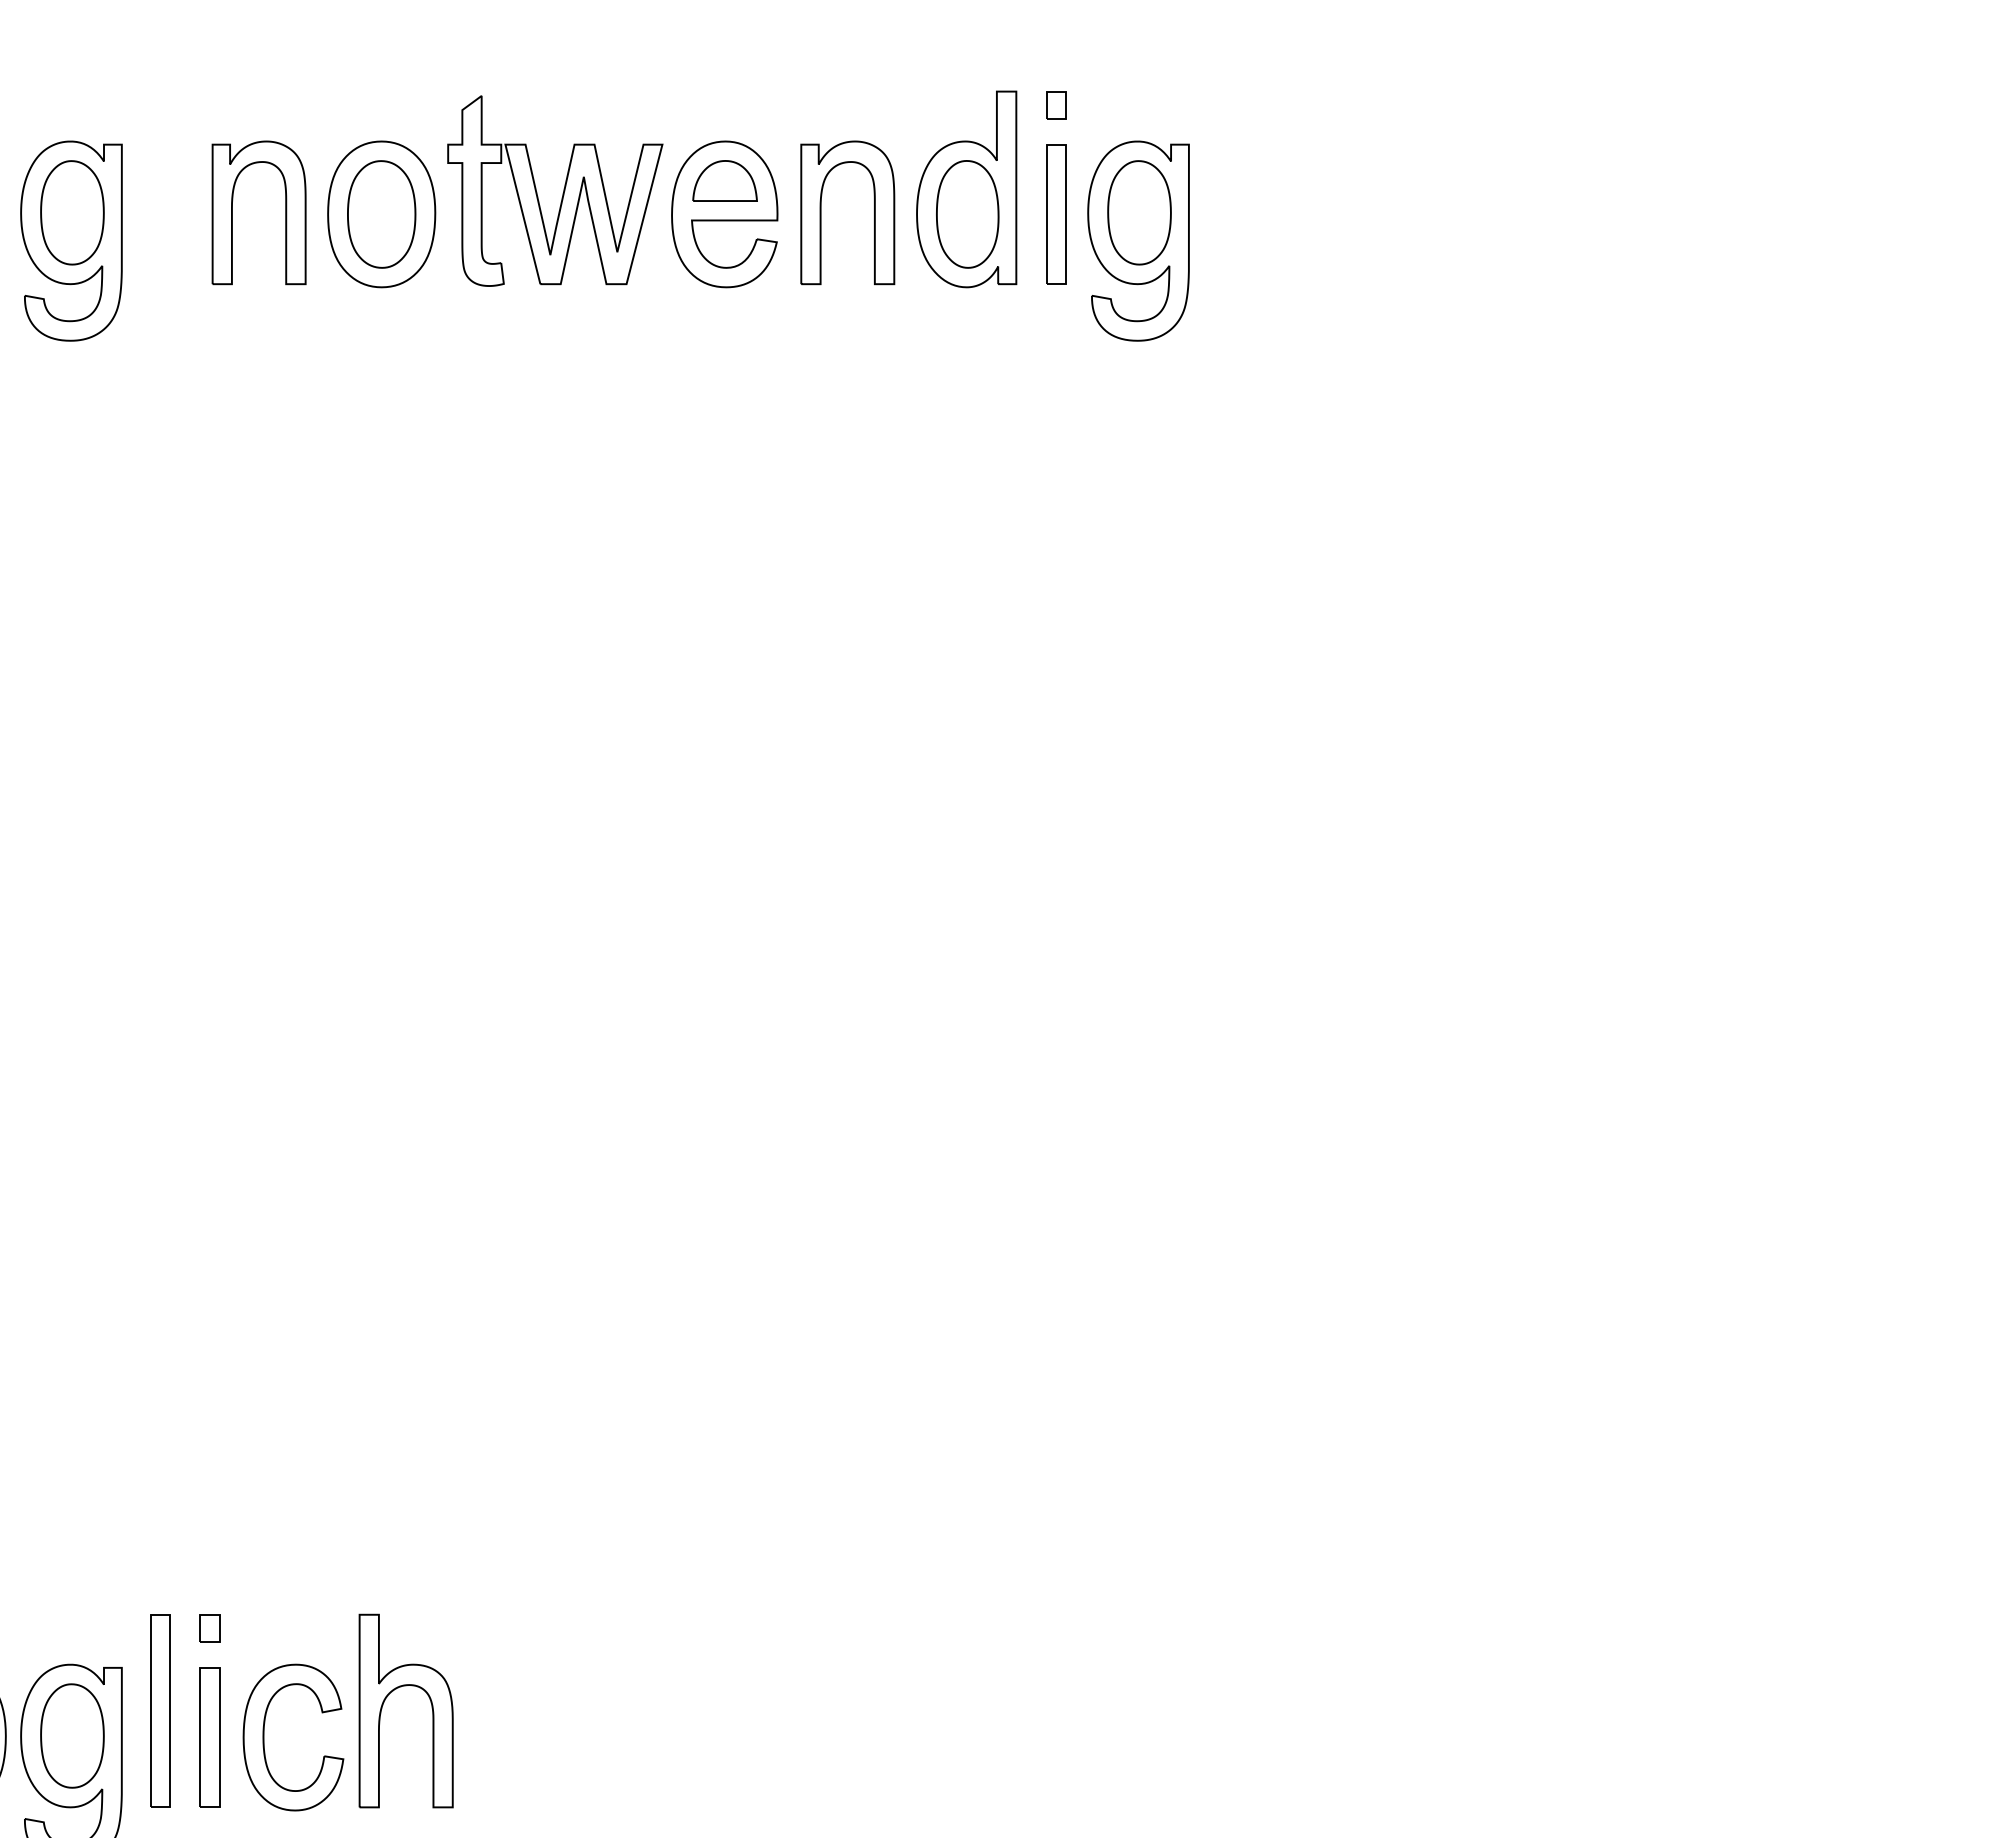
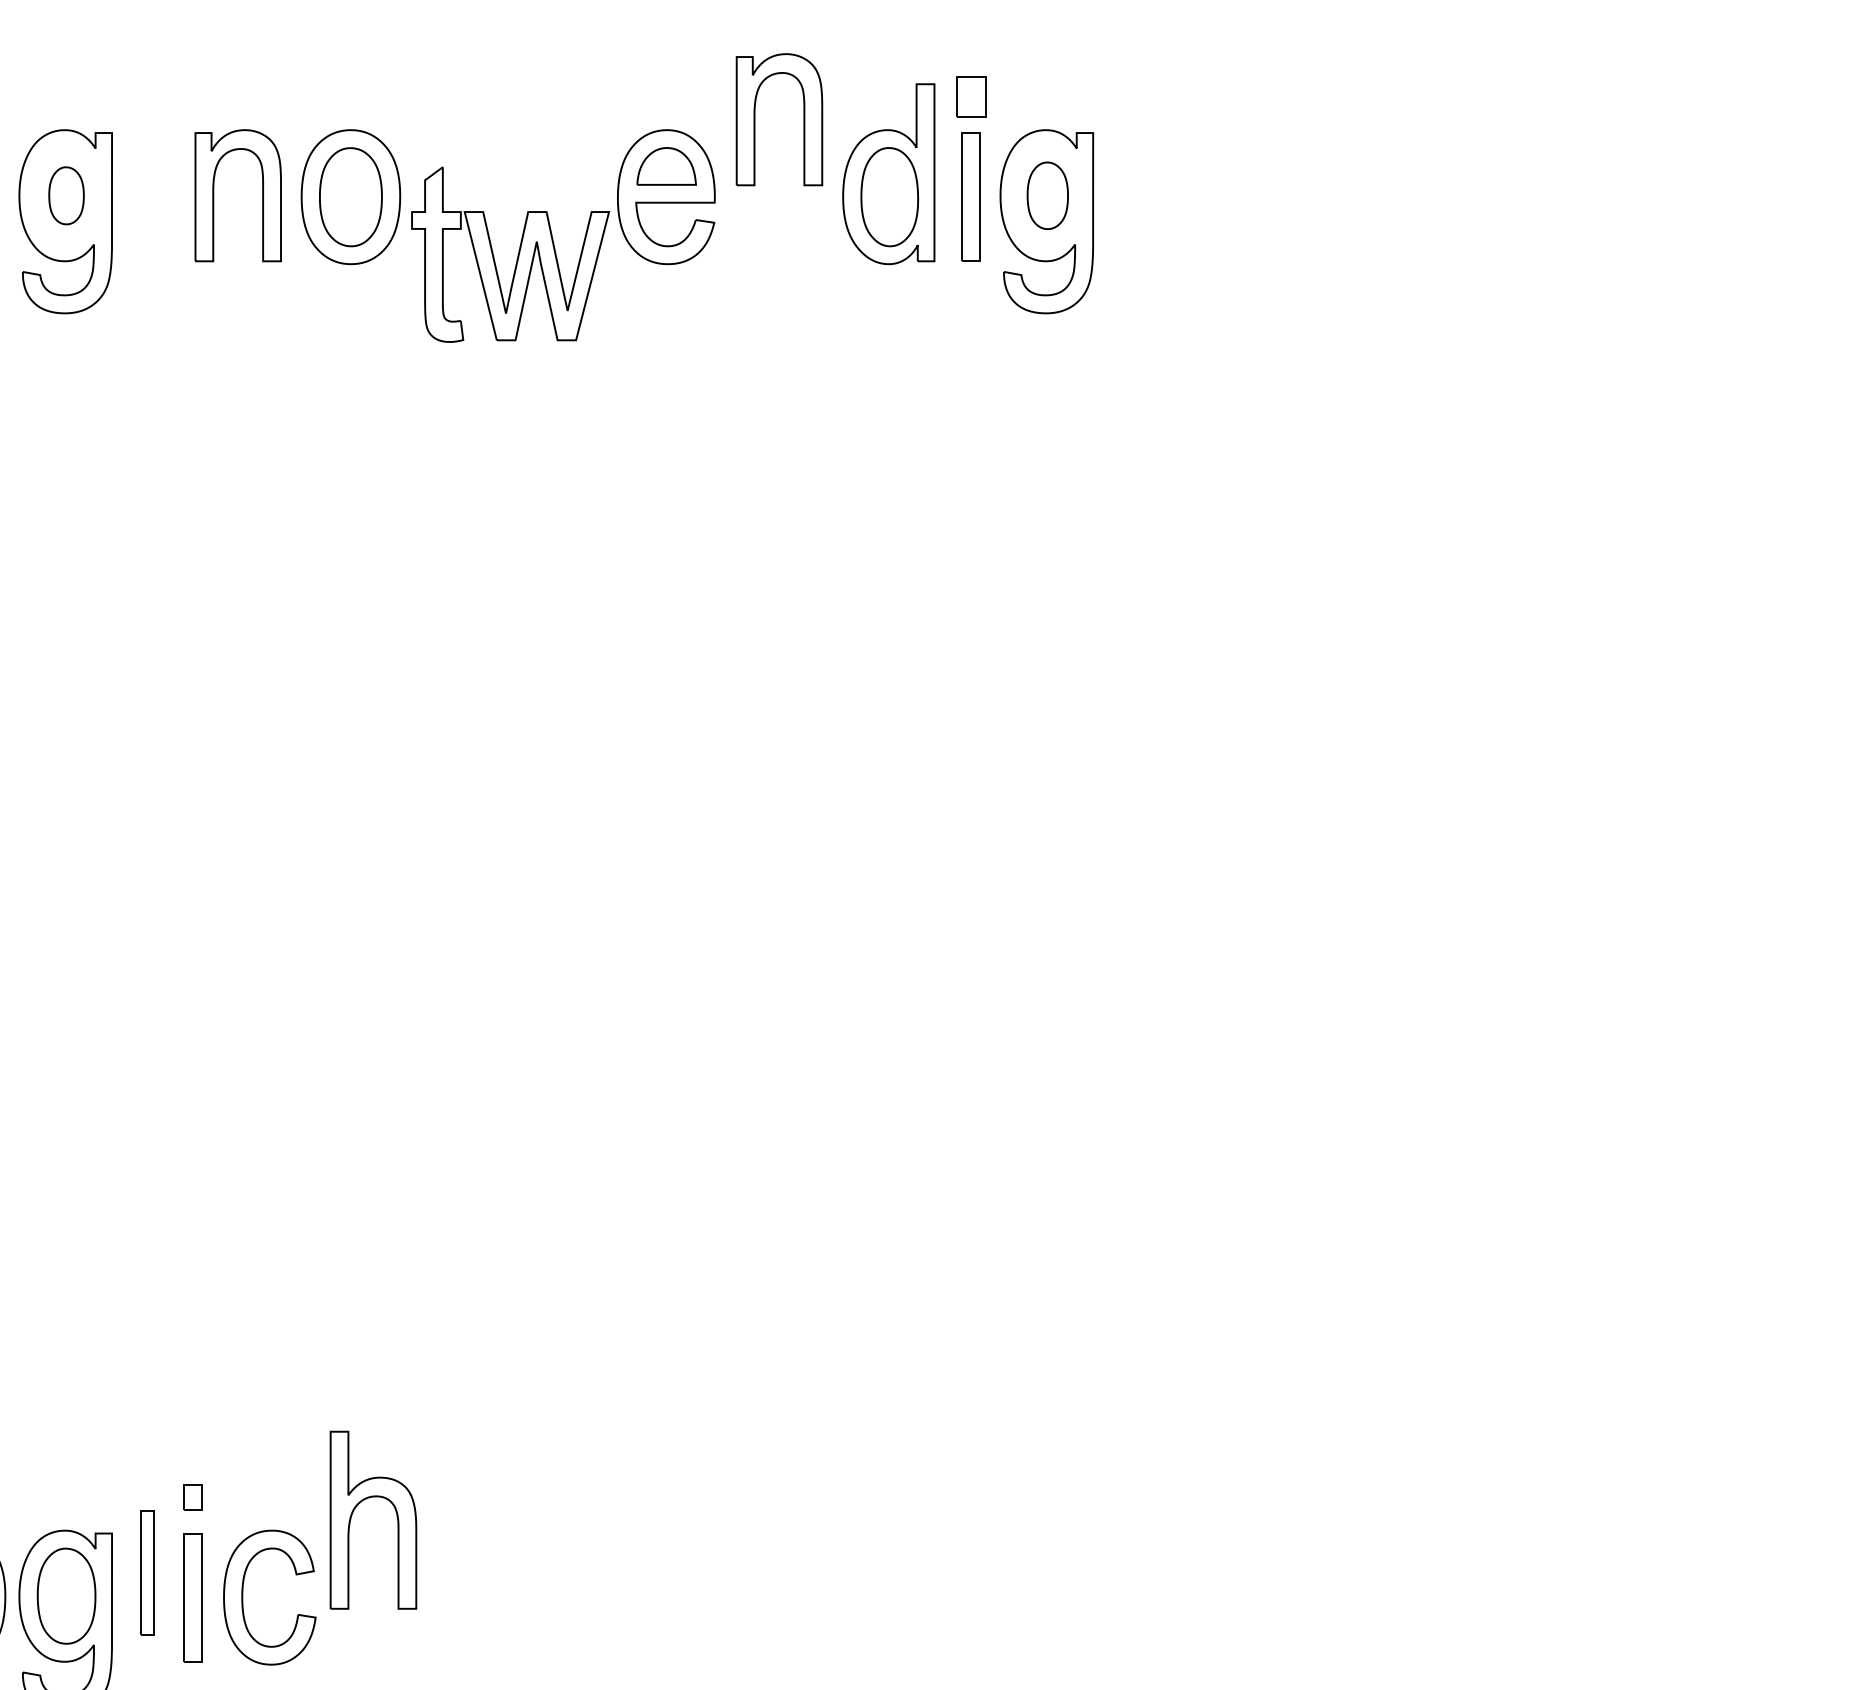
part: (1055, 104) -> (970, 96), size x1.6
part: (562, 190) -> (517, 254), moved
part: (72, 212) -> (66, 195), size x0.6
part: (821, 212) -> (755, 119), moved
part: (1139, 212) -> (1047, 195), size x0.7
part: (391, 1693) -> (359, 1504), moved
part: (160, 1711) -> (147, 1573), size x0.7

